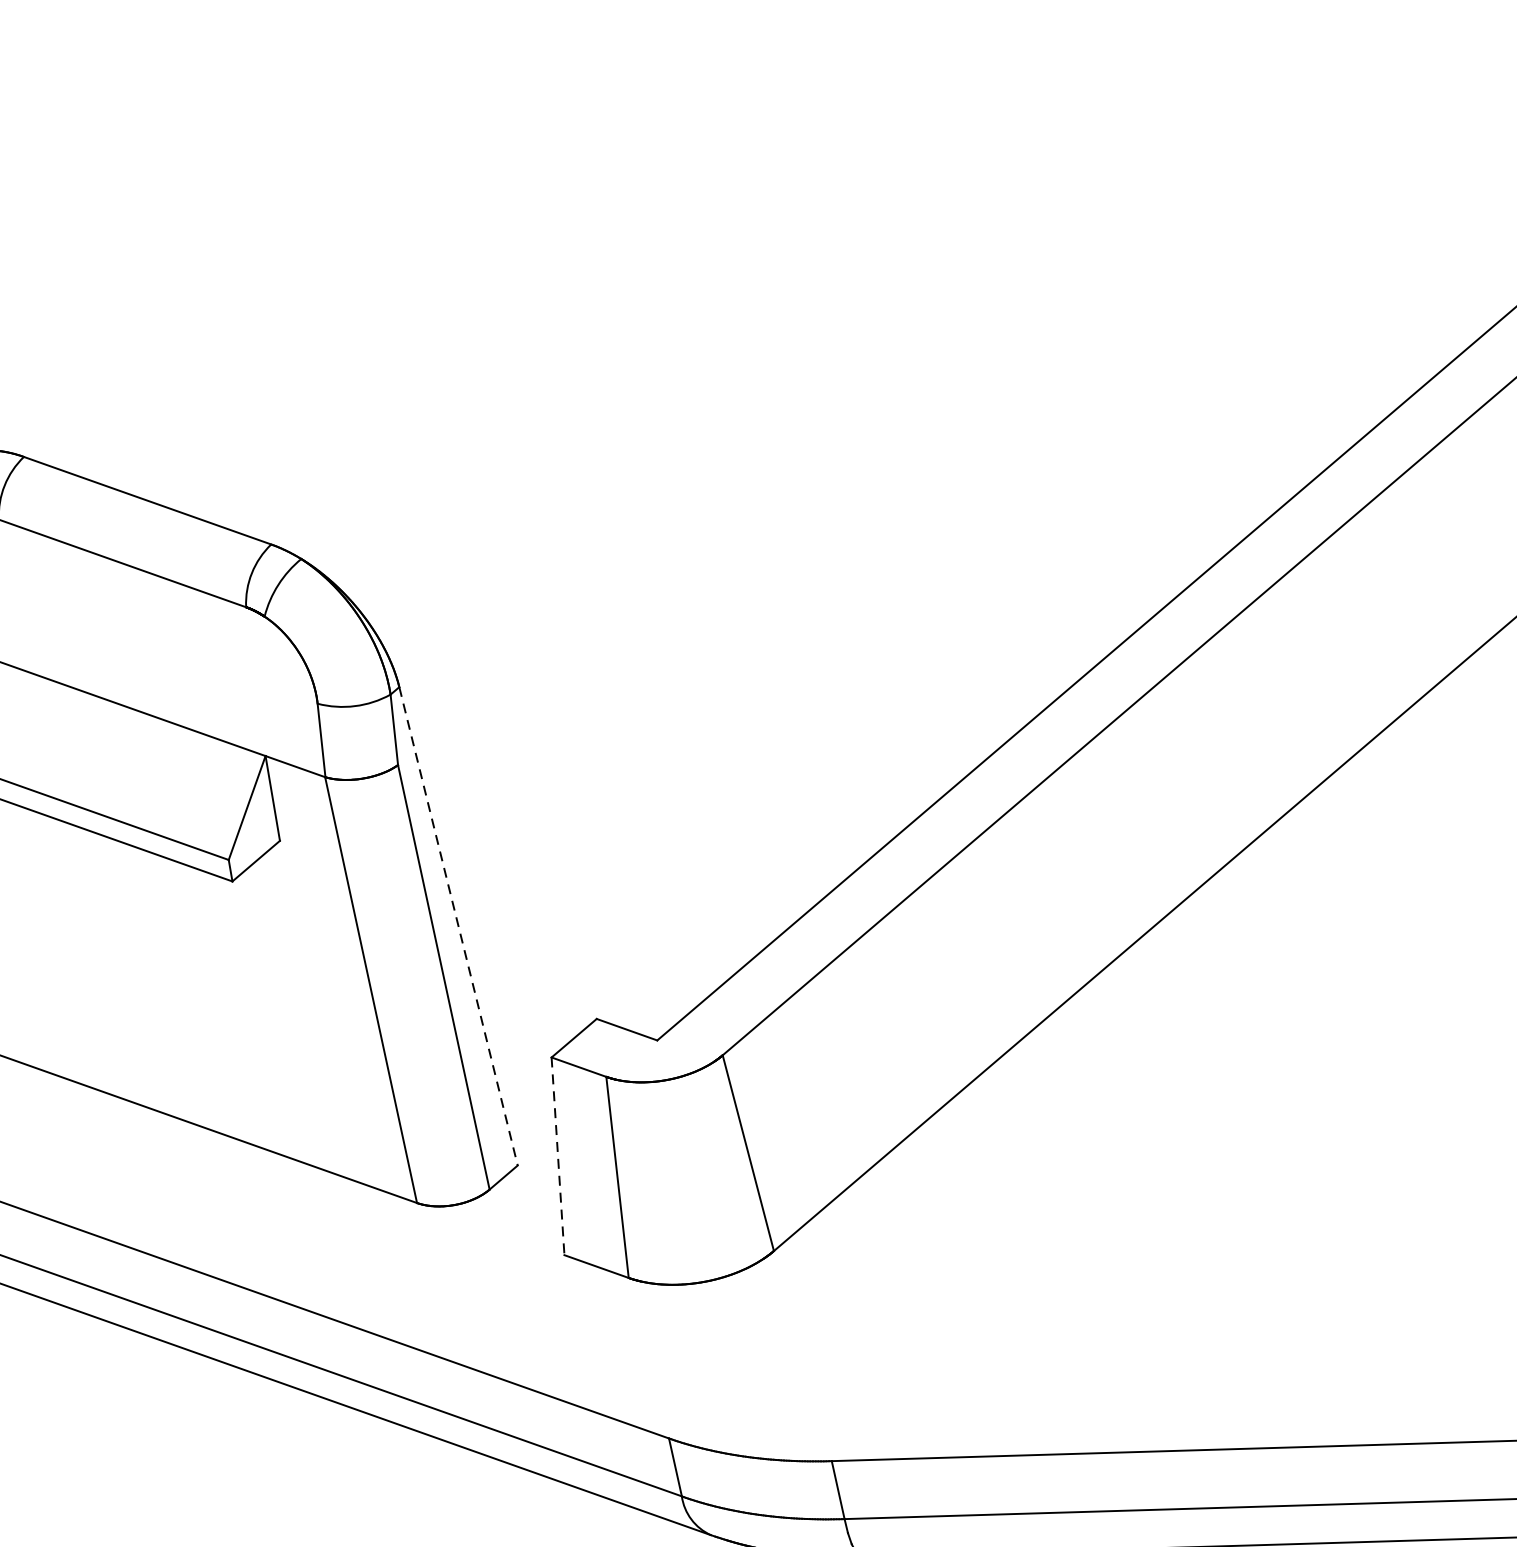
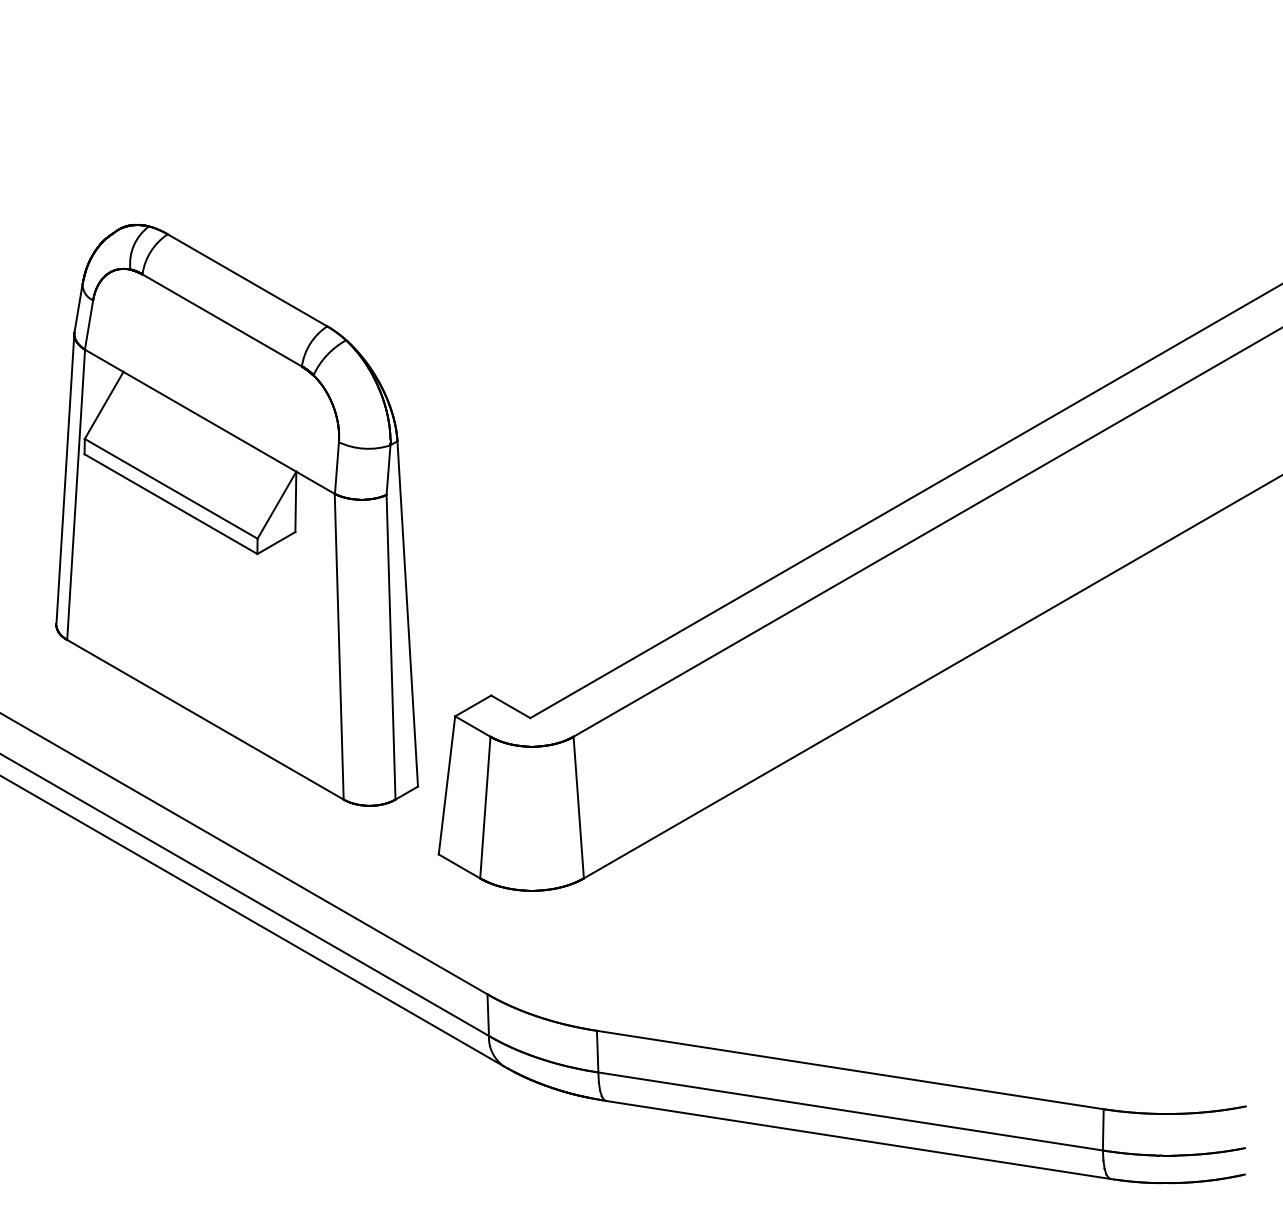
line: (458, 925) -> (407, 613), dashed -> solid
line: (557, 1156) -> (446, 785), dashed -> solid

